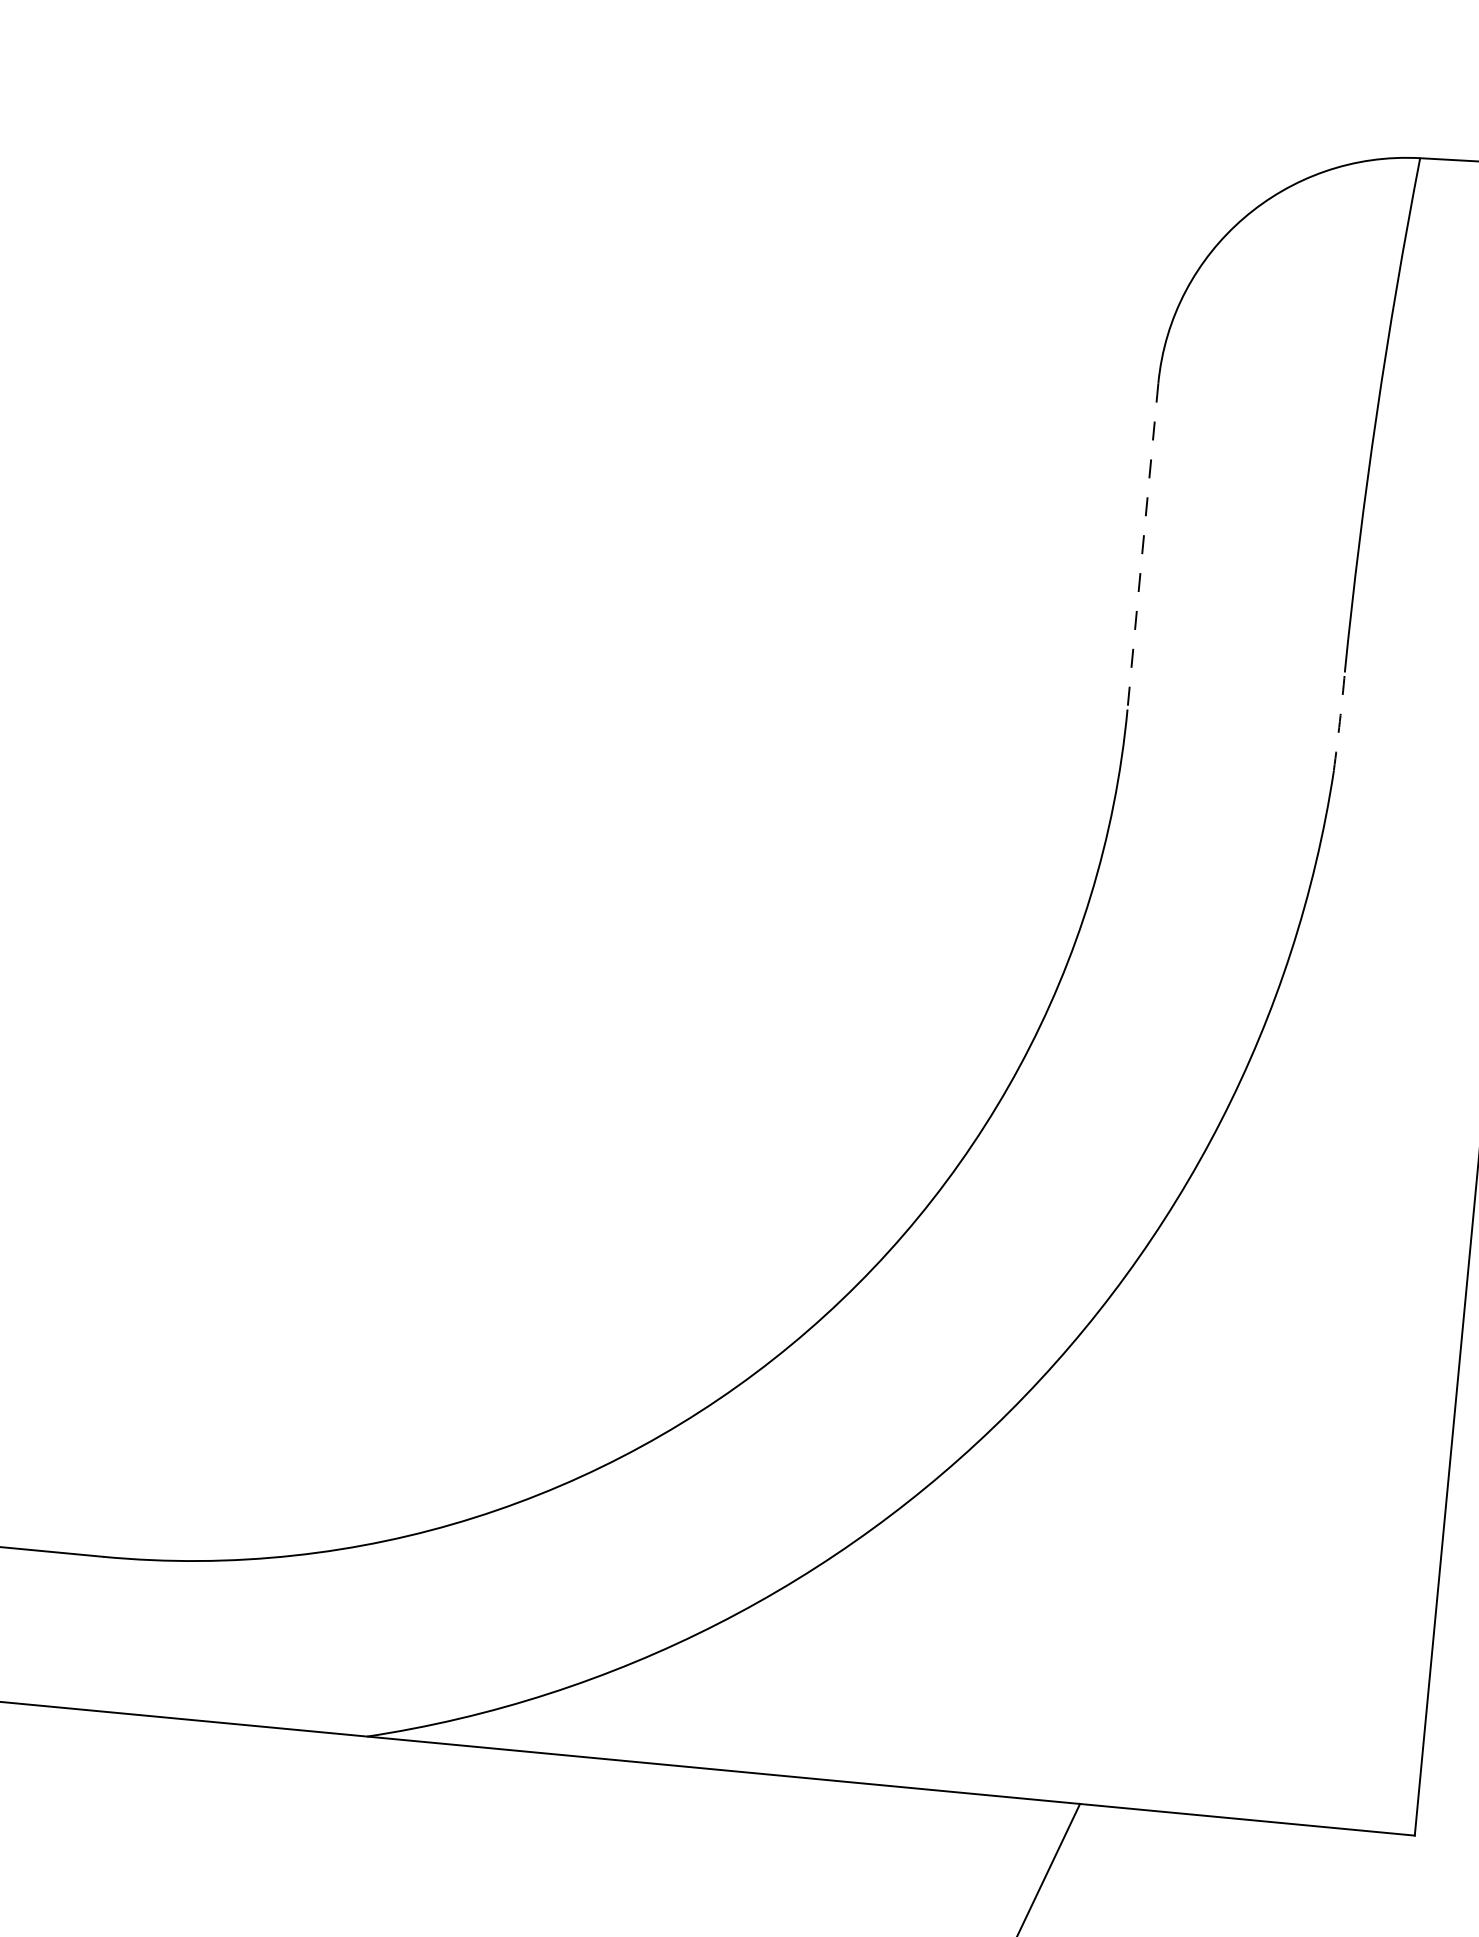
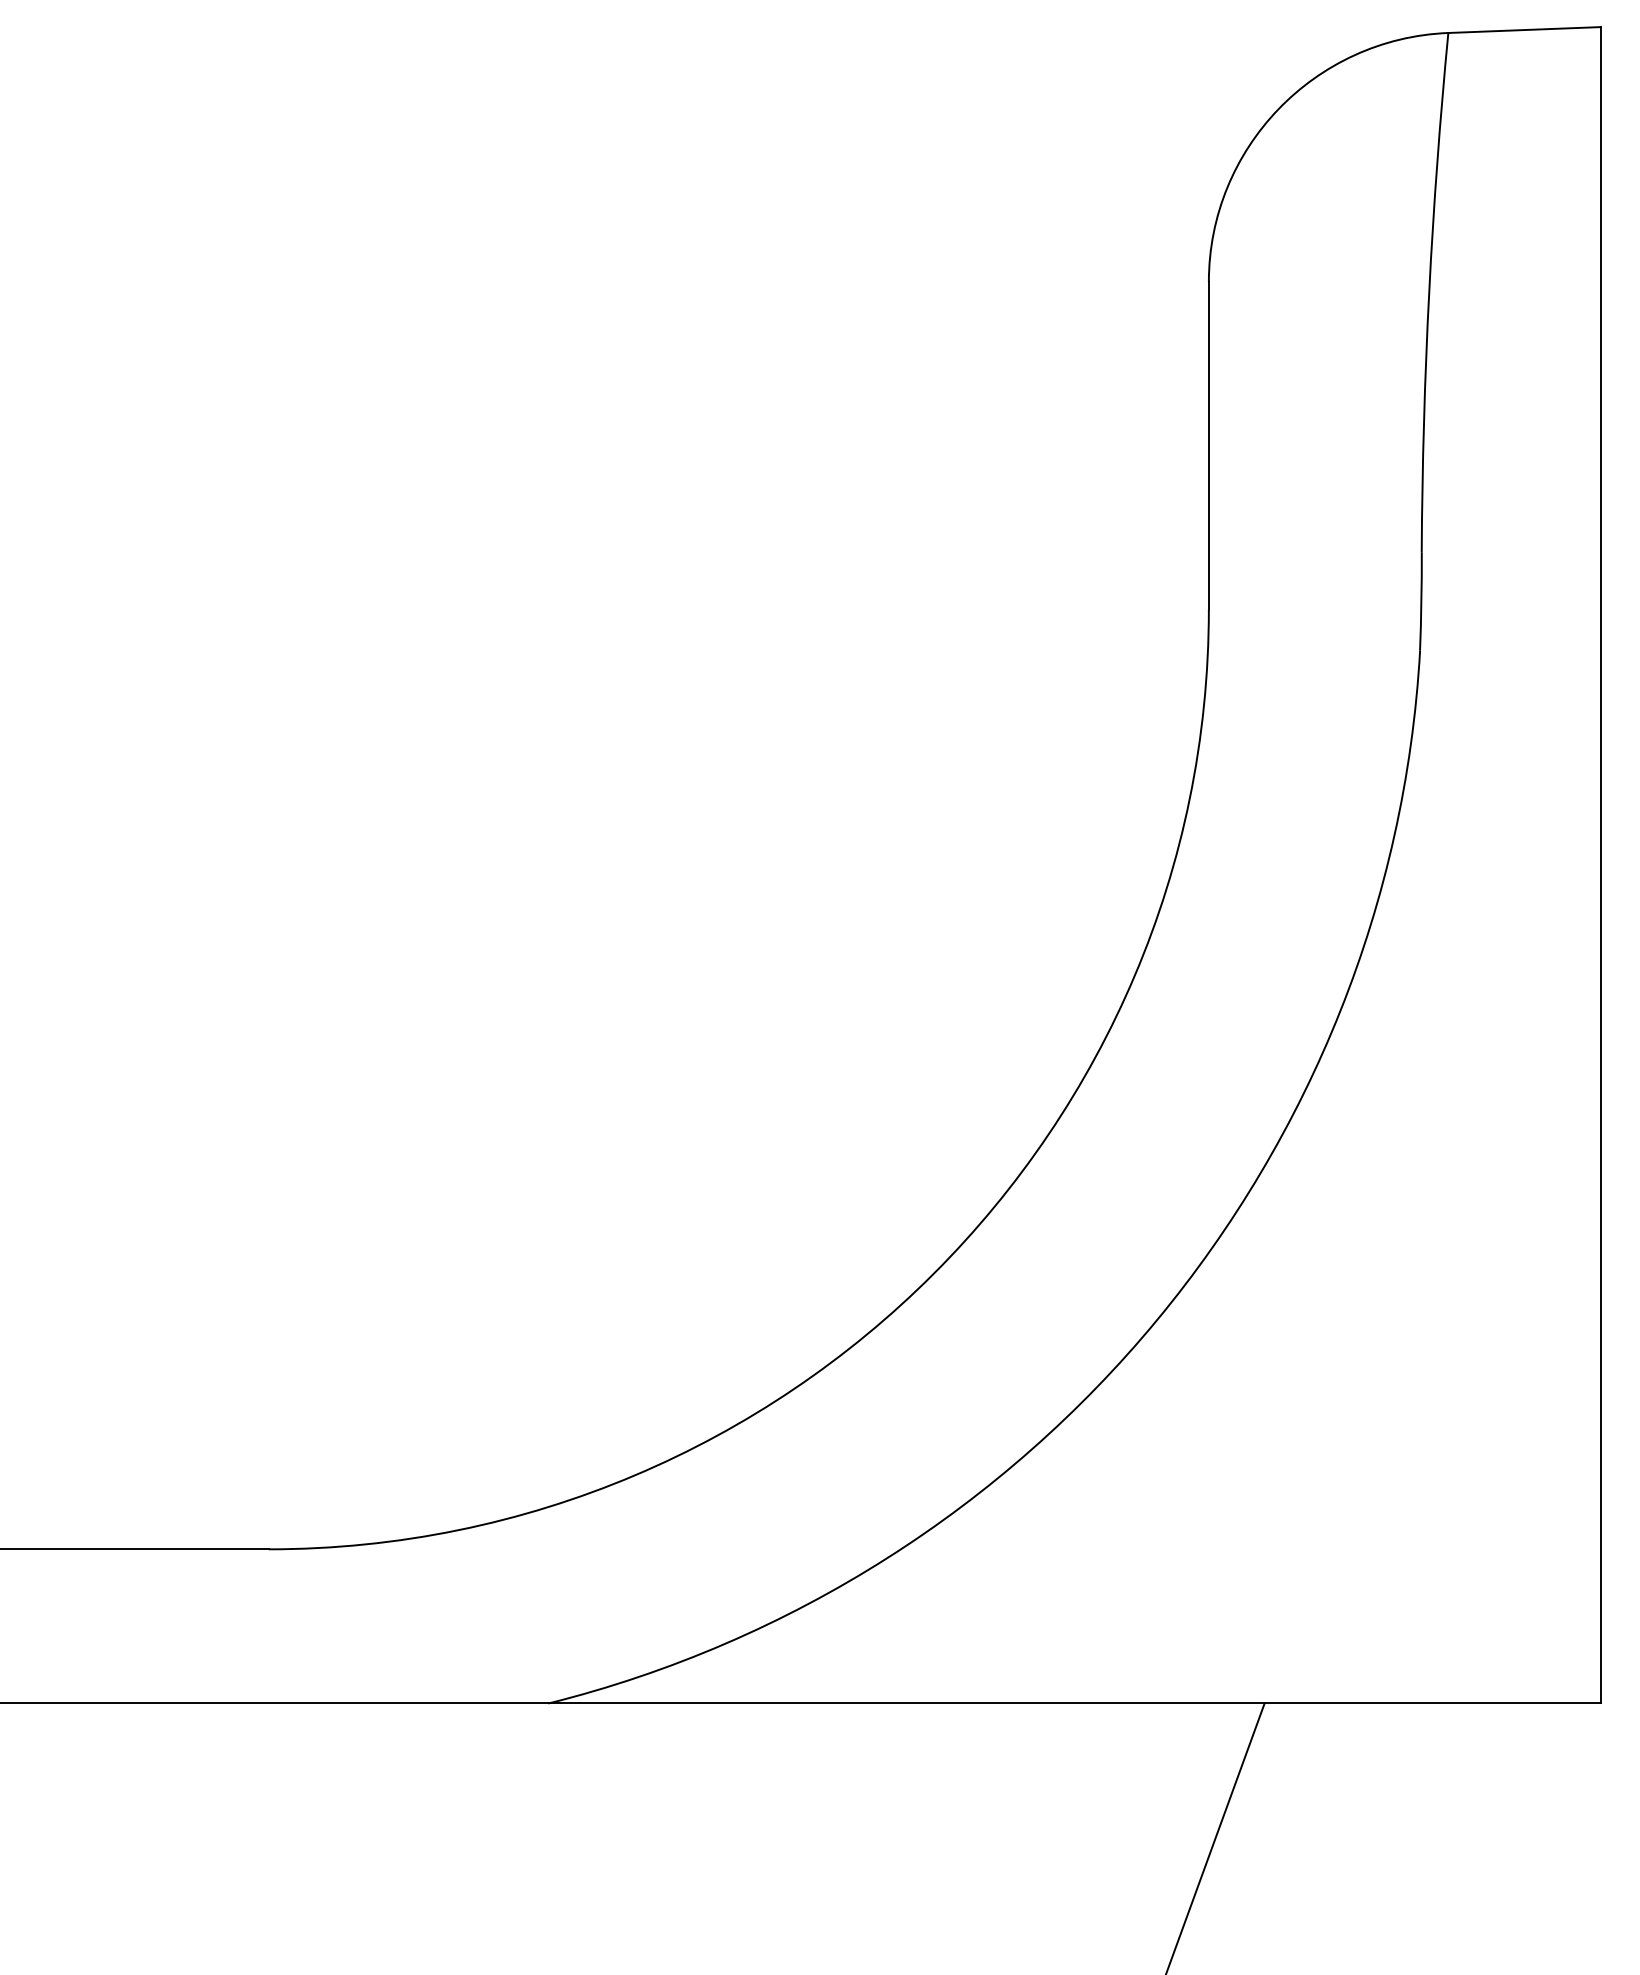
line: (1142, 546) -> (1208, 445), dashed -> solid
arc: (1339, 721) -> (1421, 601), dashed -> solid

